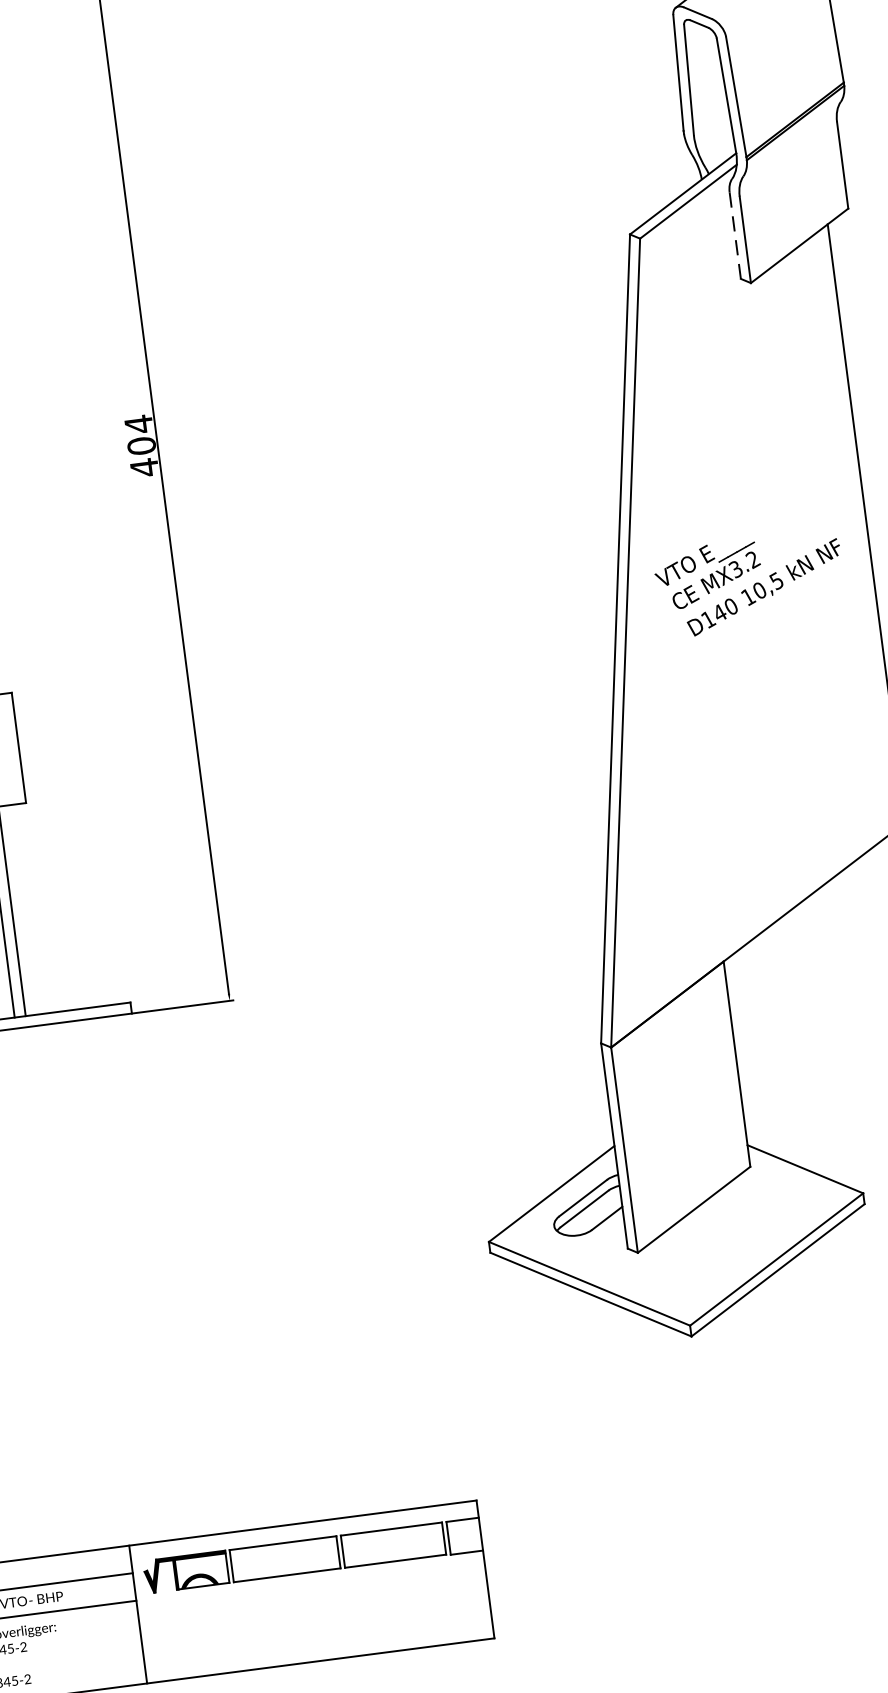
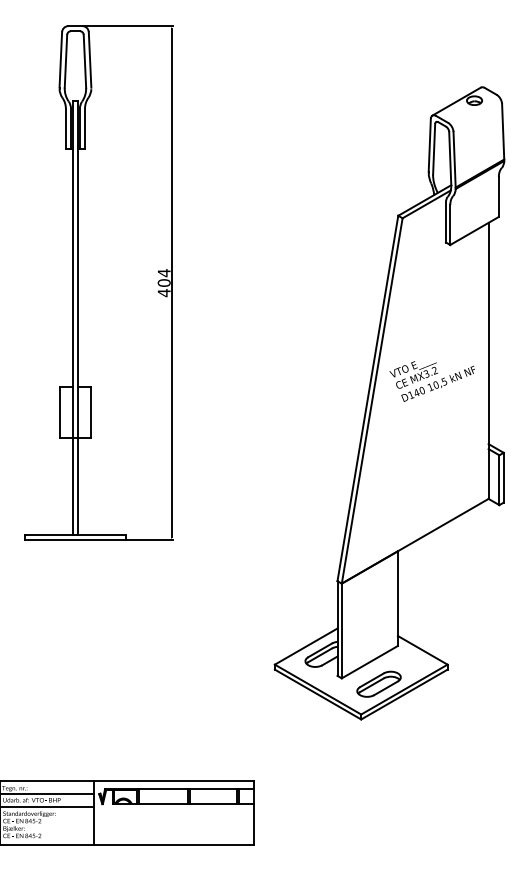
line: (734, 235) -> (445, 222), dashed -> solid
part: (718, 1253) -> (378, 683), added

